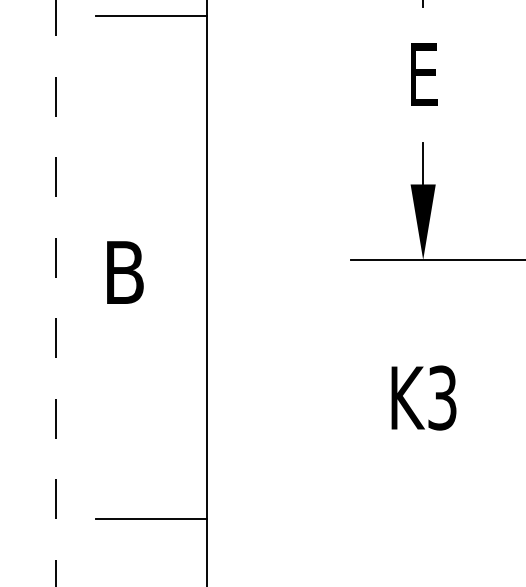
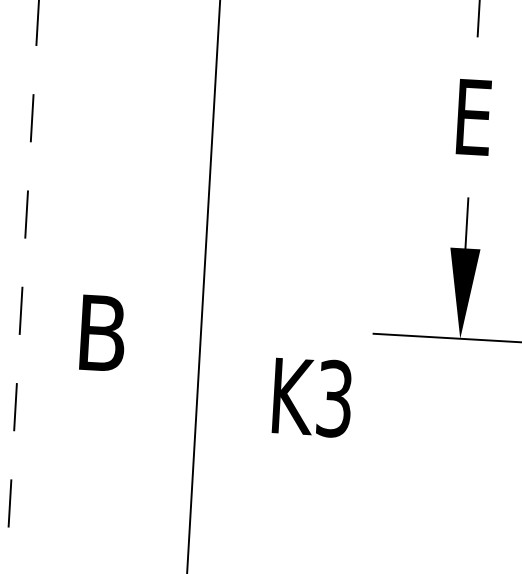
line: (151, 16) -> (151, 28), removed
text: (423, 397) -> (311, 396), moved

